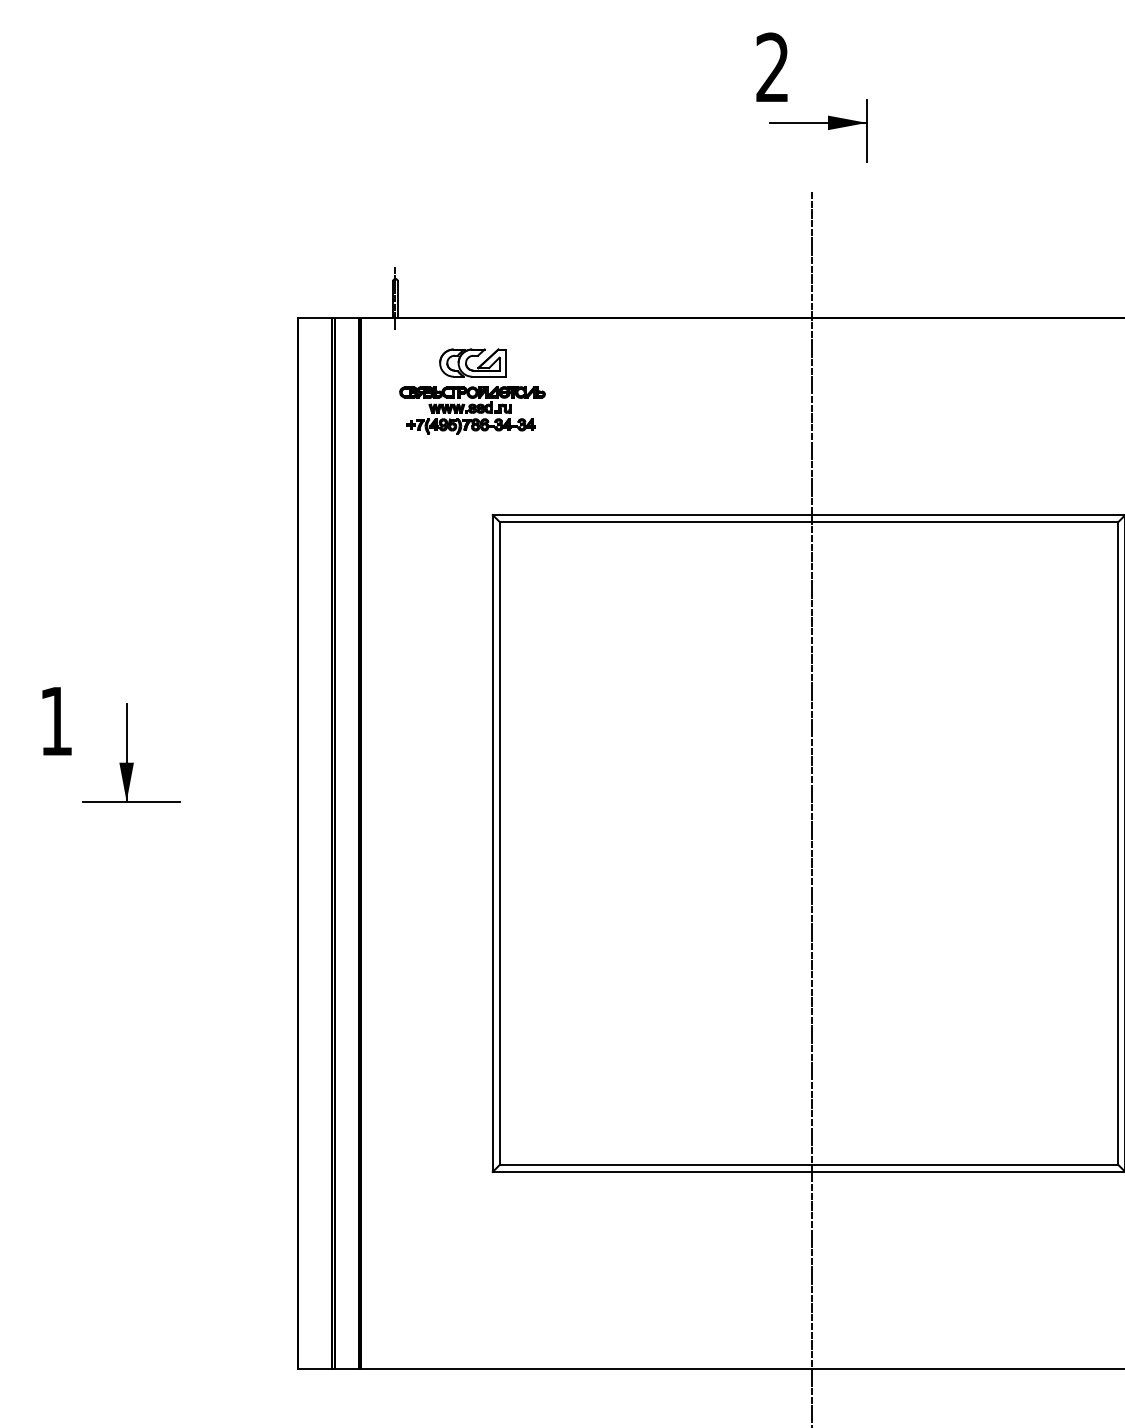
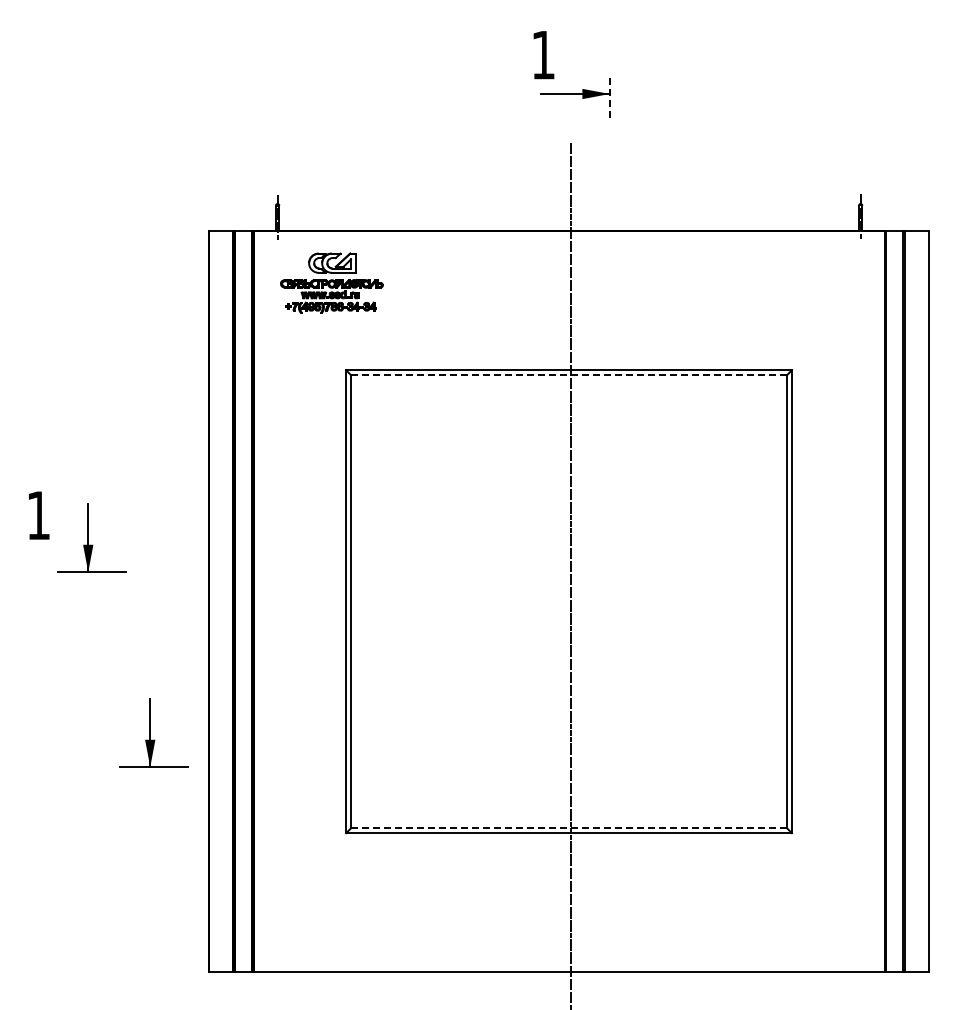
text: (772, 66) -> (543, 54), 2 -> 1
line: (866, 132) -> (609, 100), solid -> dashed
line: (809, 522) -> (569, 375), solid -> dashed
part: (219, 1029) -> (153, 732), added
line: (809, 1165) -> (569, 828), solid -> dashed

